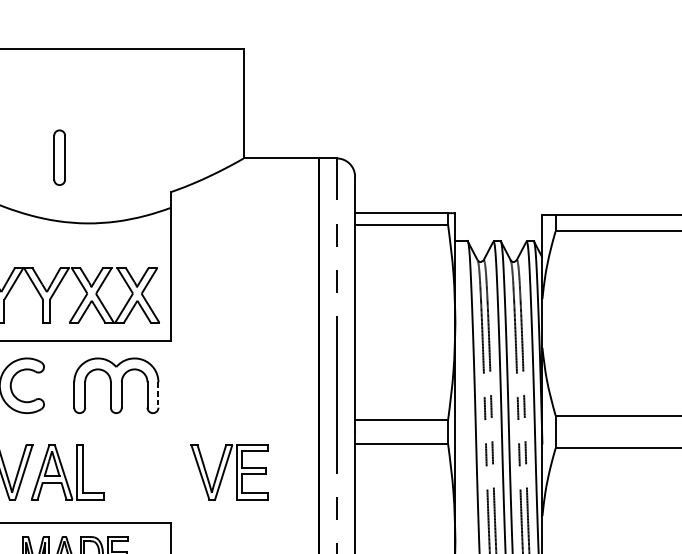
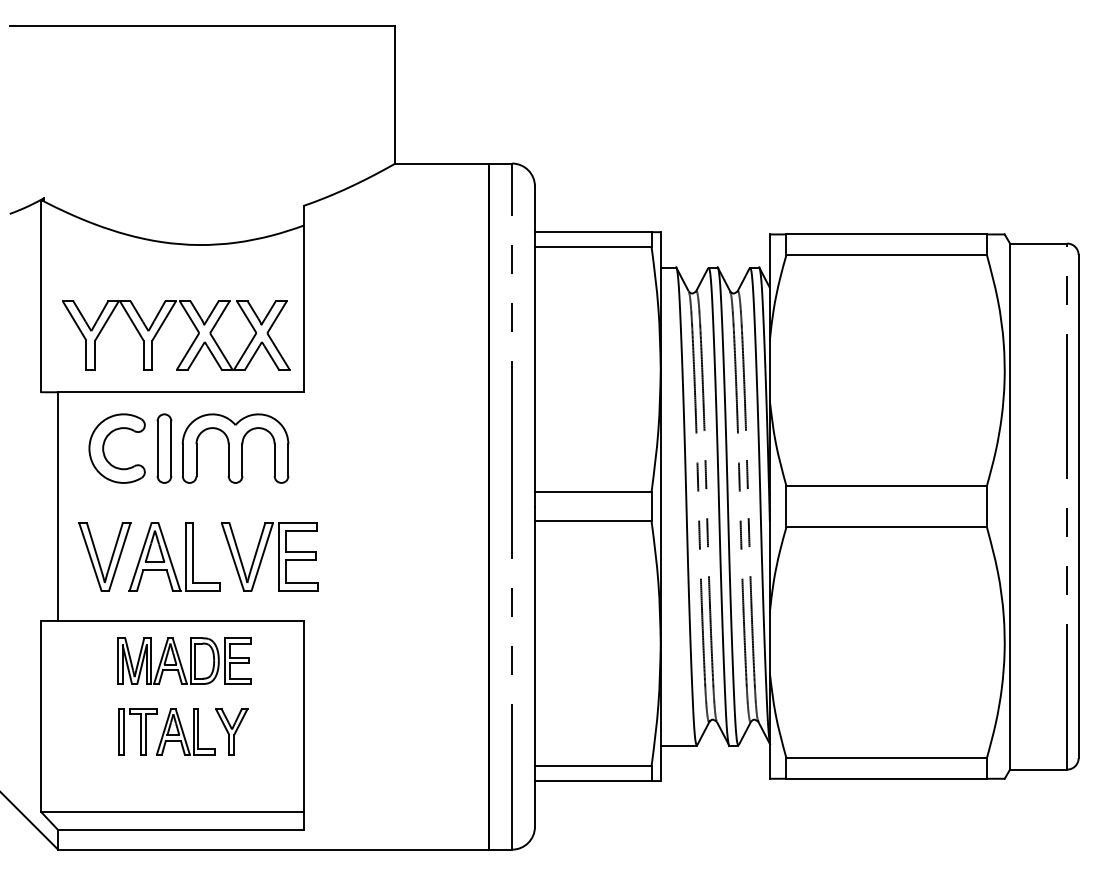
part: (59, 157) -> (164, 448), moved
line: (158, 395) -> (288, 460), dashed -> solid
part: (229, 471) -> (269, 556), moved

